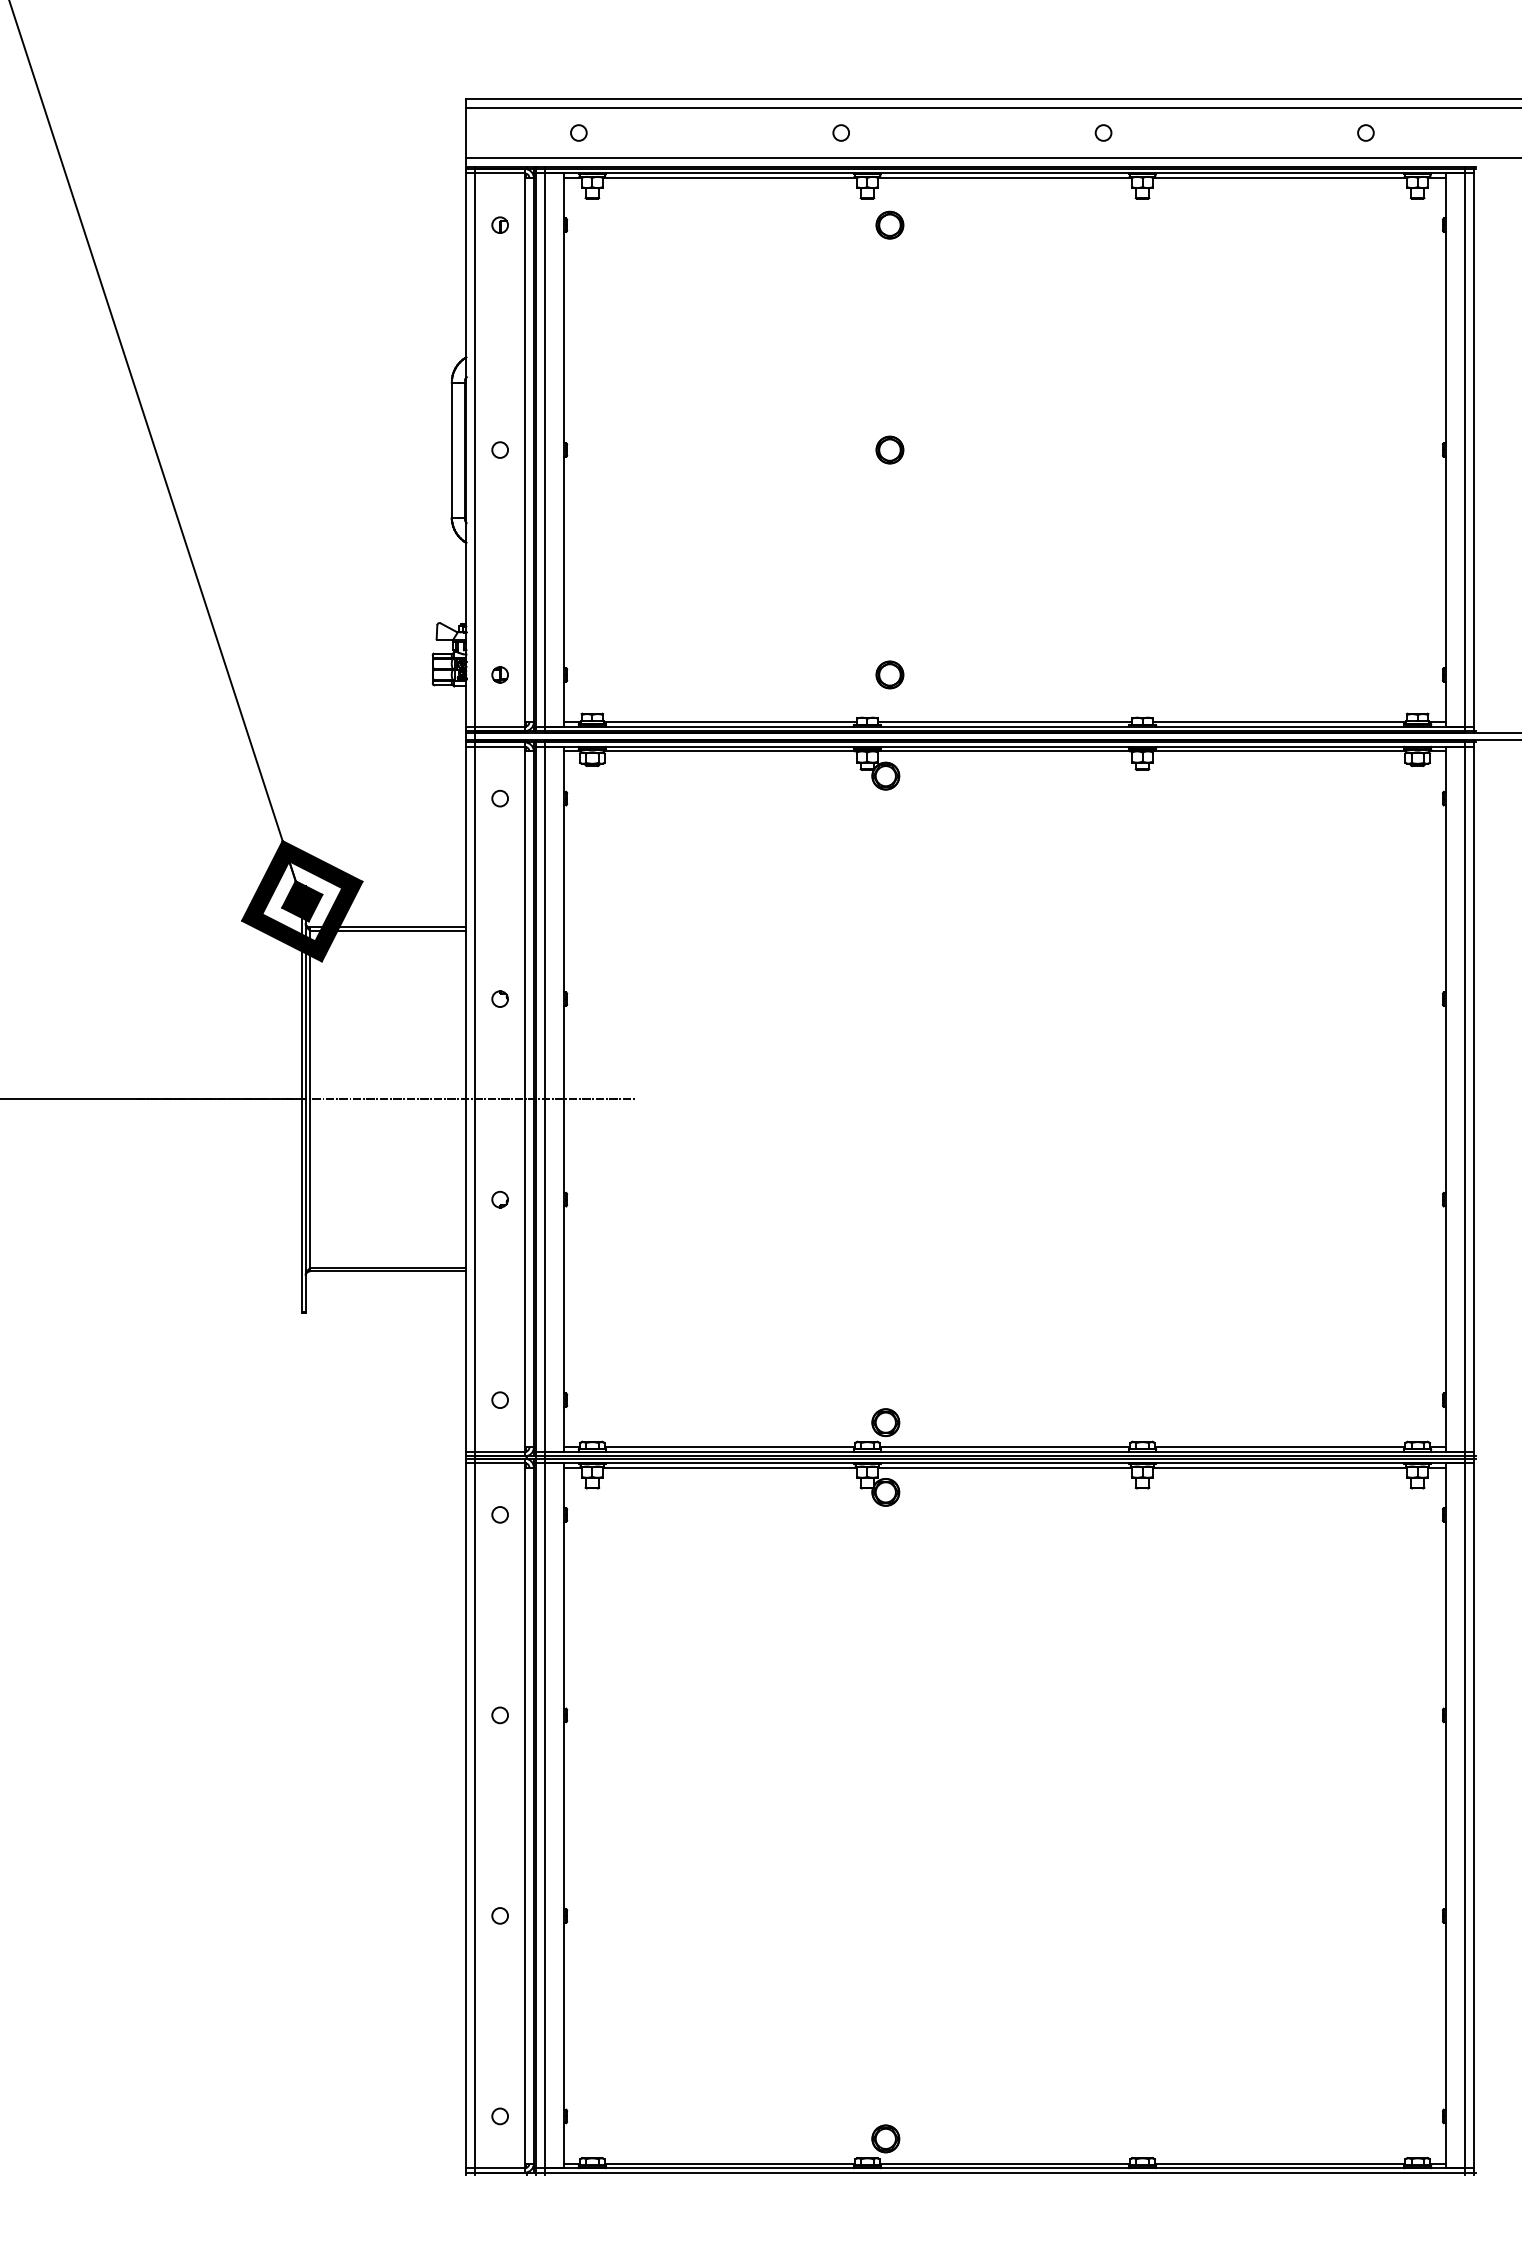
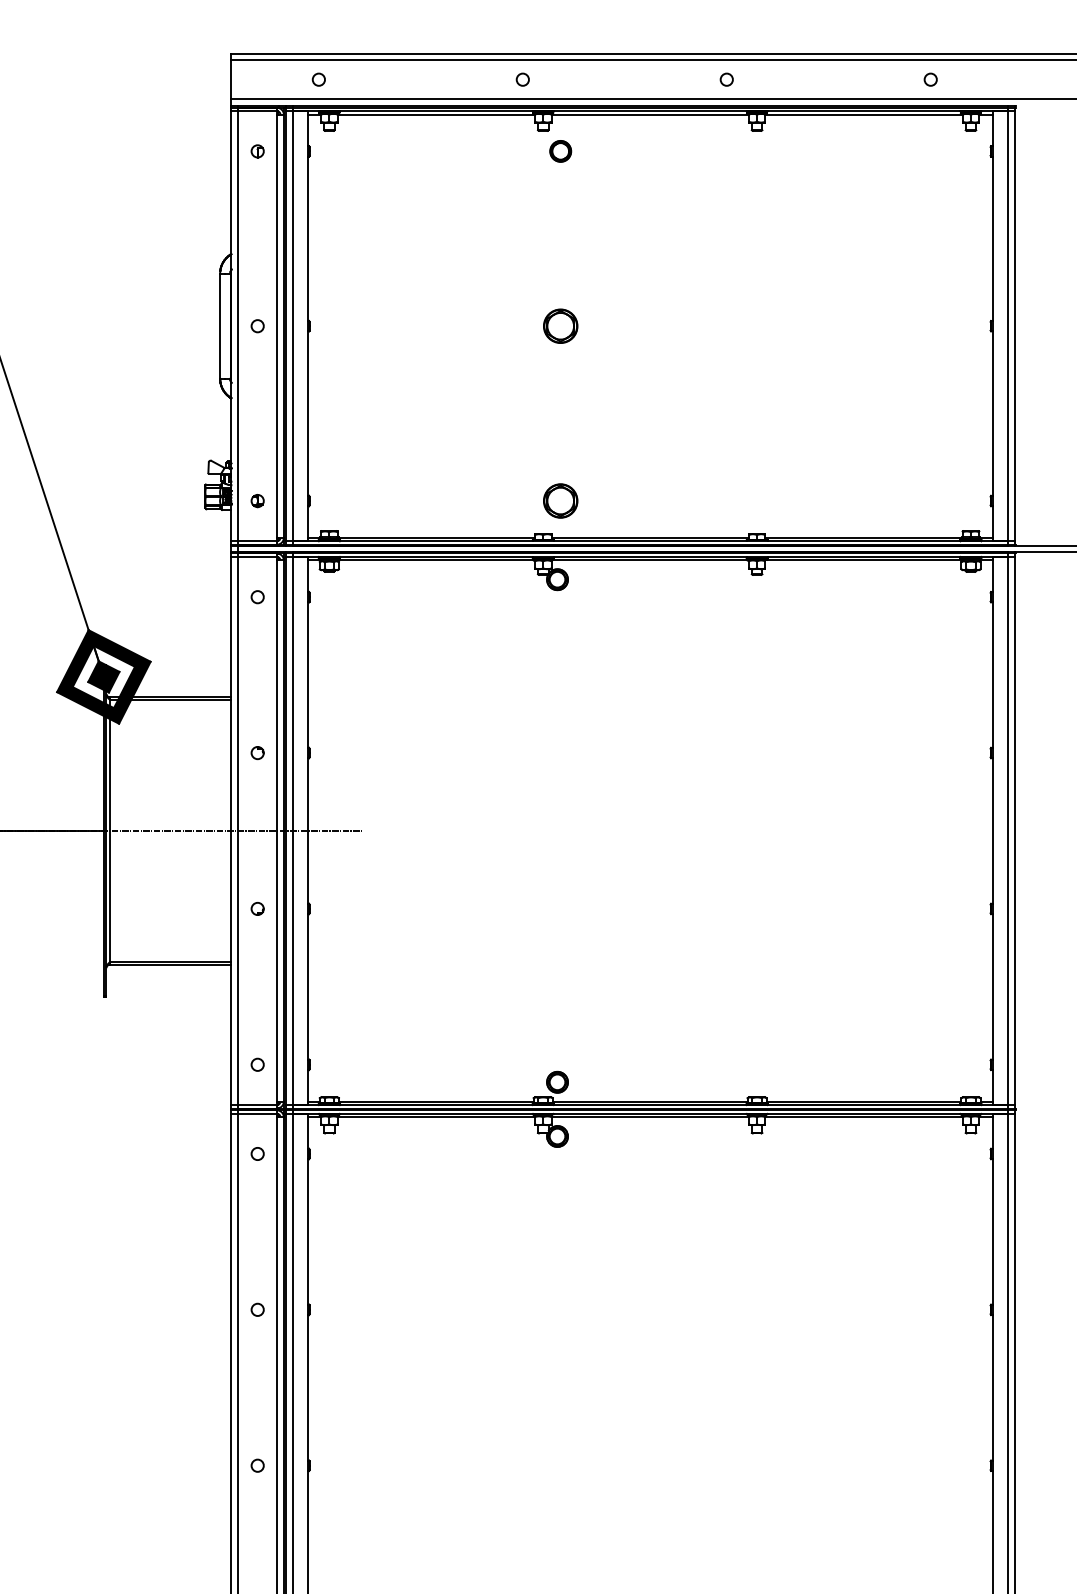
part: (889, 449) -> (560, 325), size x1.6
part: (889, 674) -> (560, 500), size x1.6

